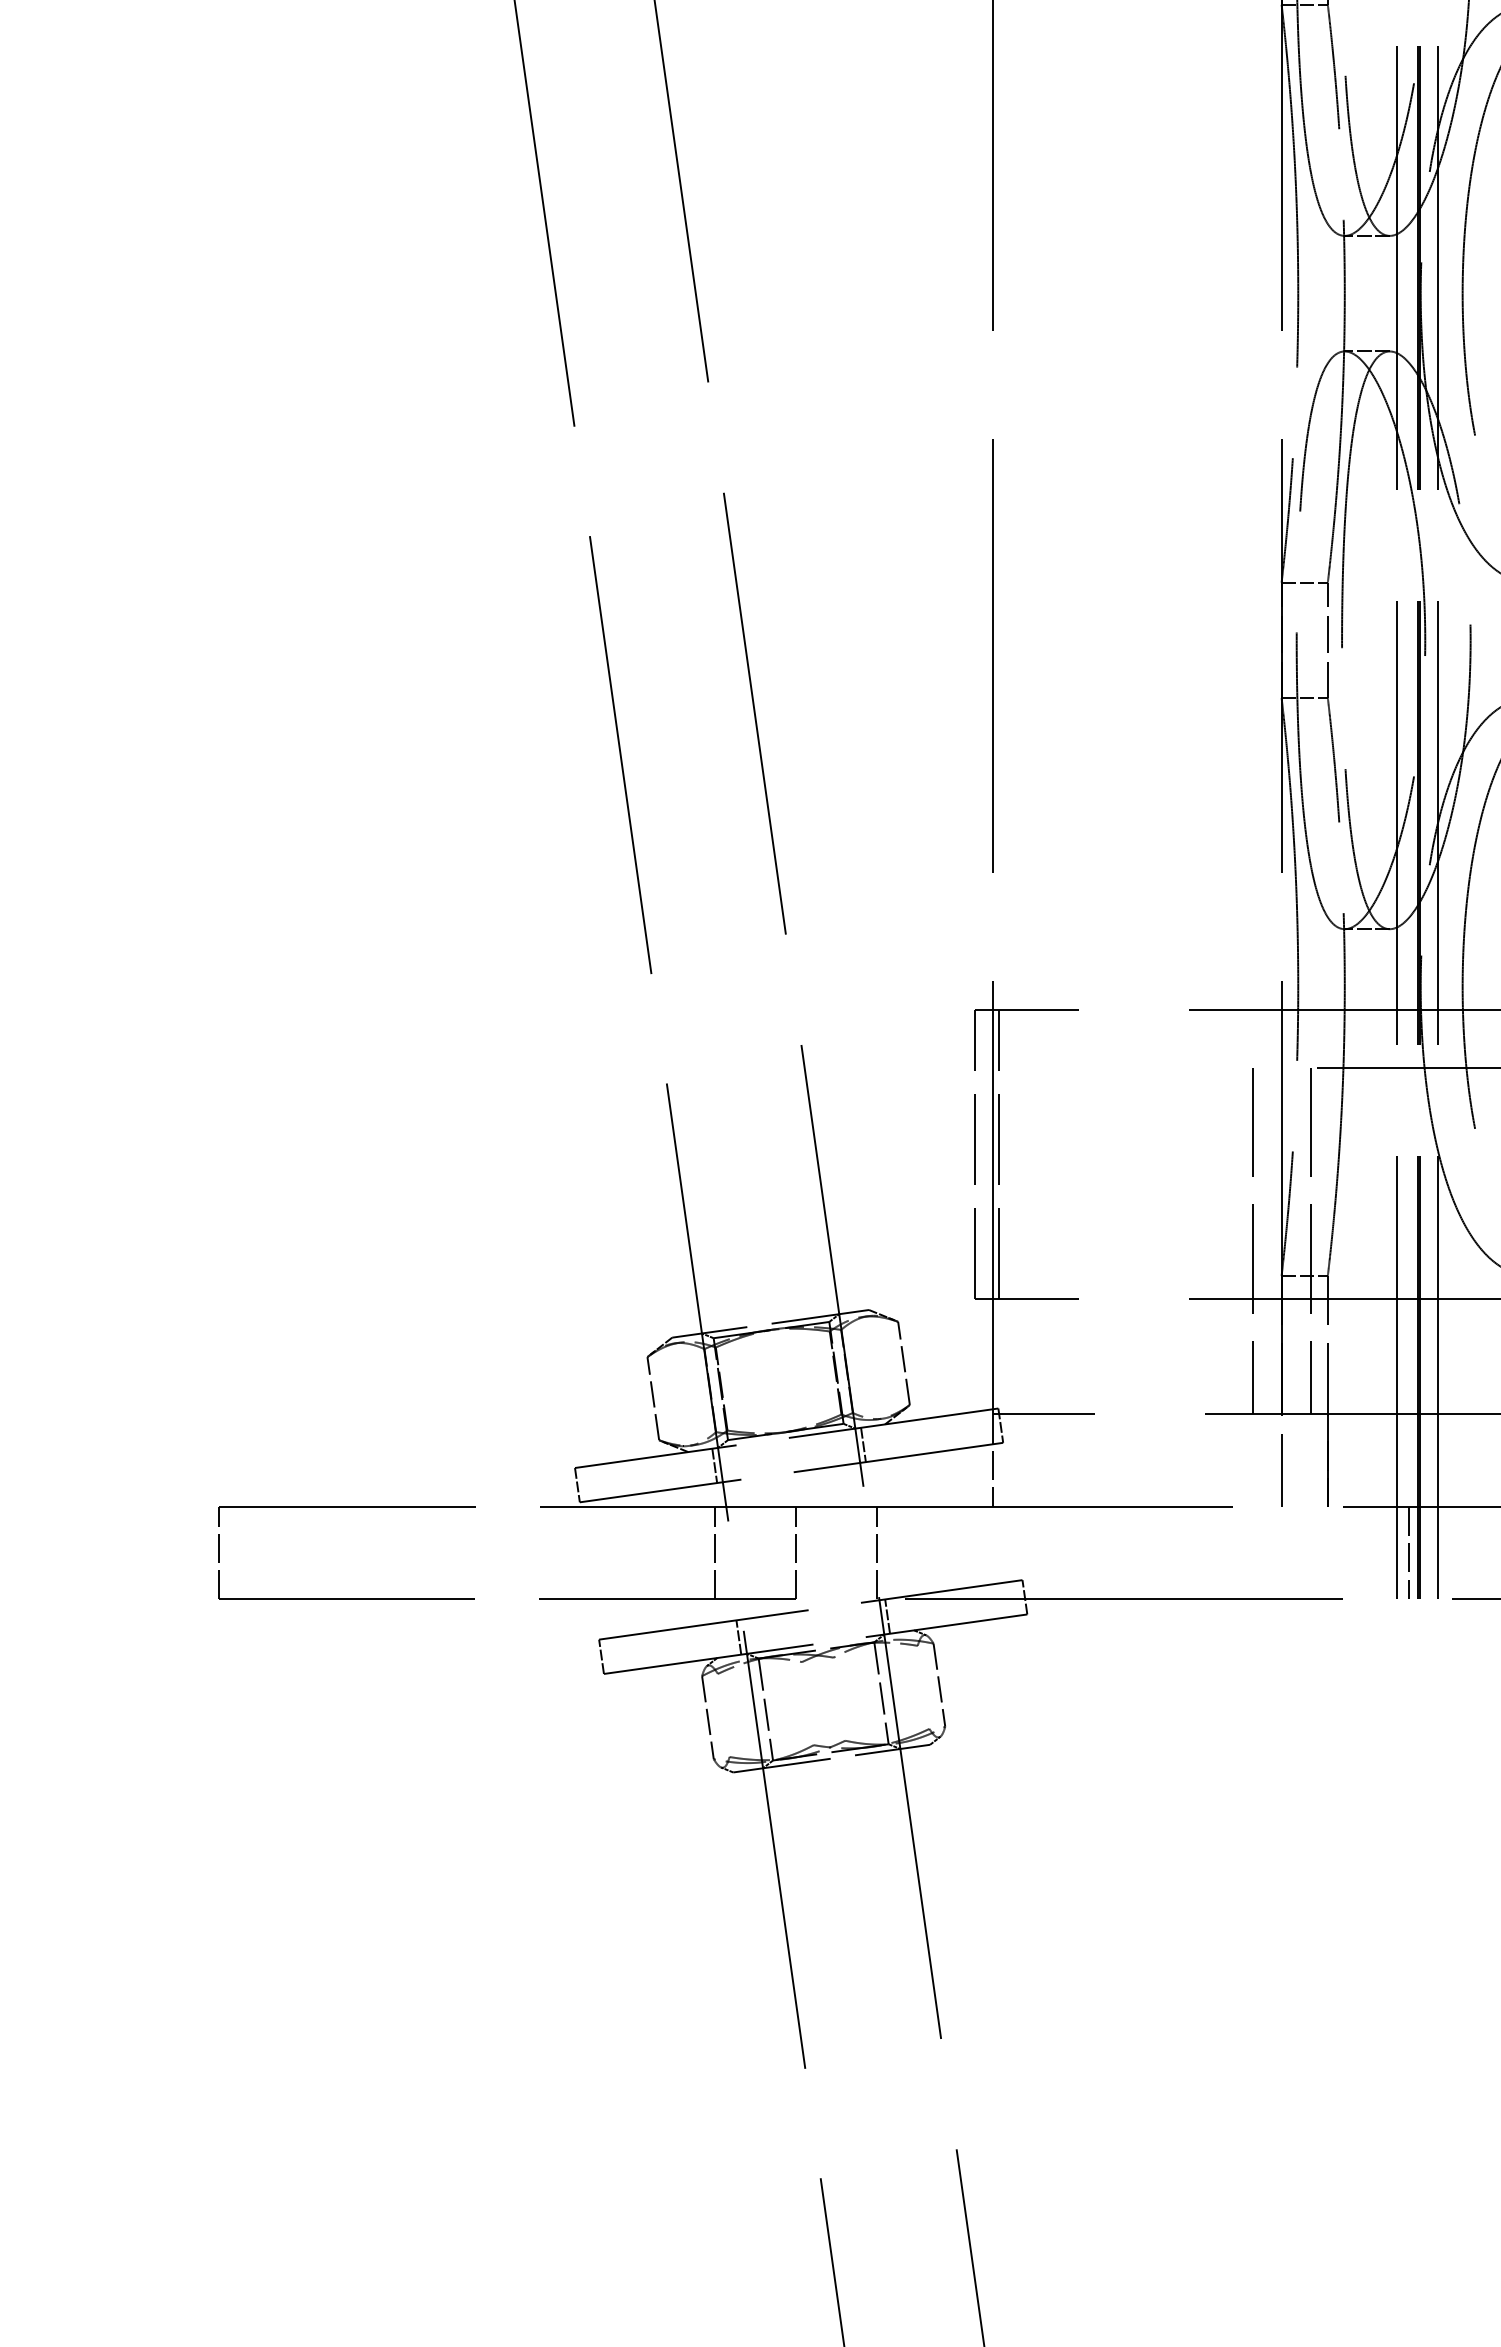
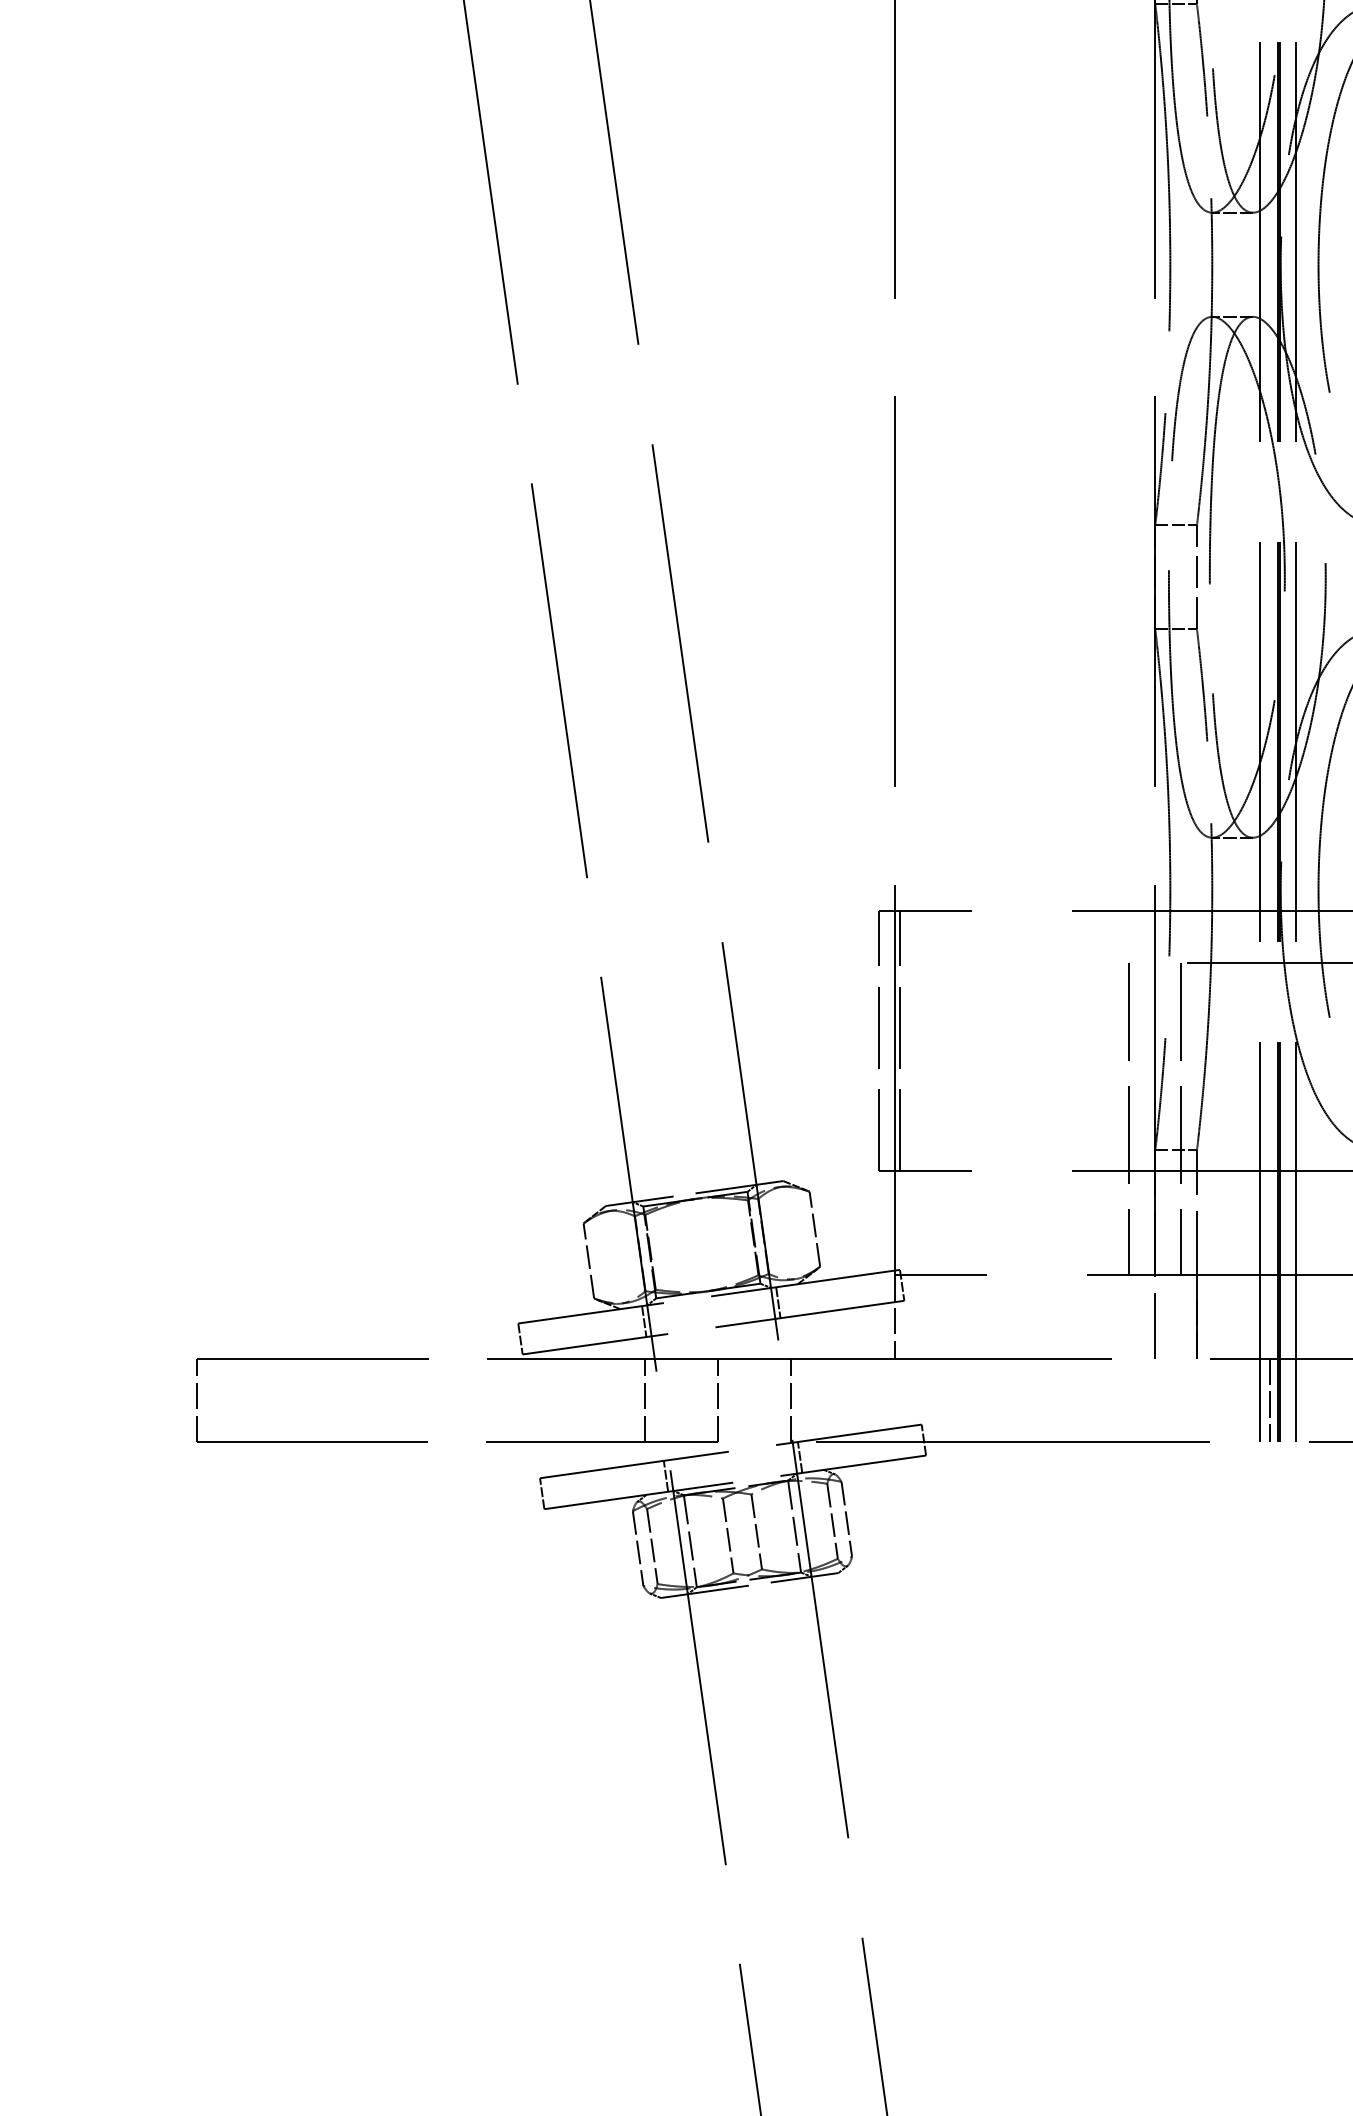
line: (923, 1686) -> (832, 1520), added
line: (839, 1698) -> (756, 1531), added
line: (807, 1703) -> (727, 1535), added
line: (723, 1715) -> (652, 1546), added

